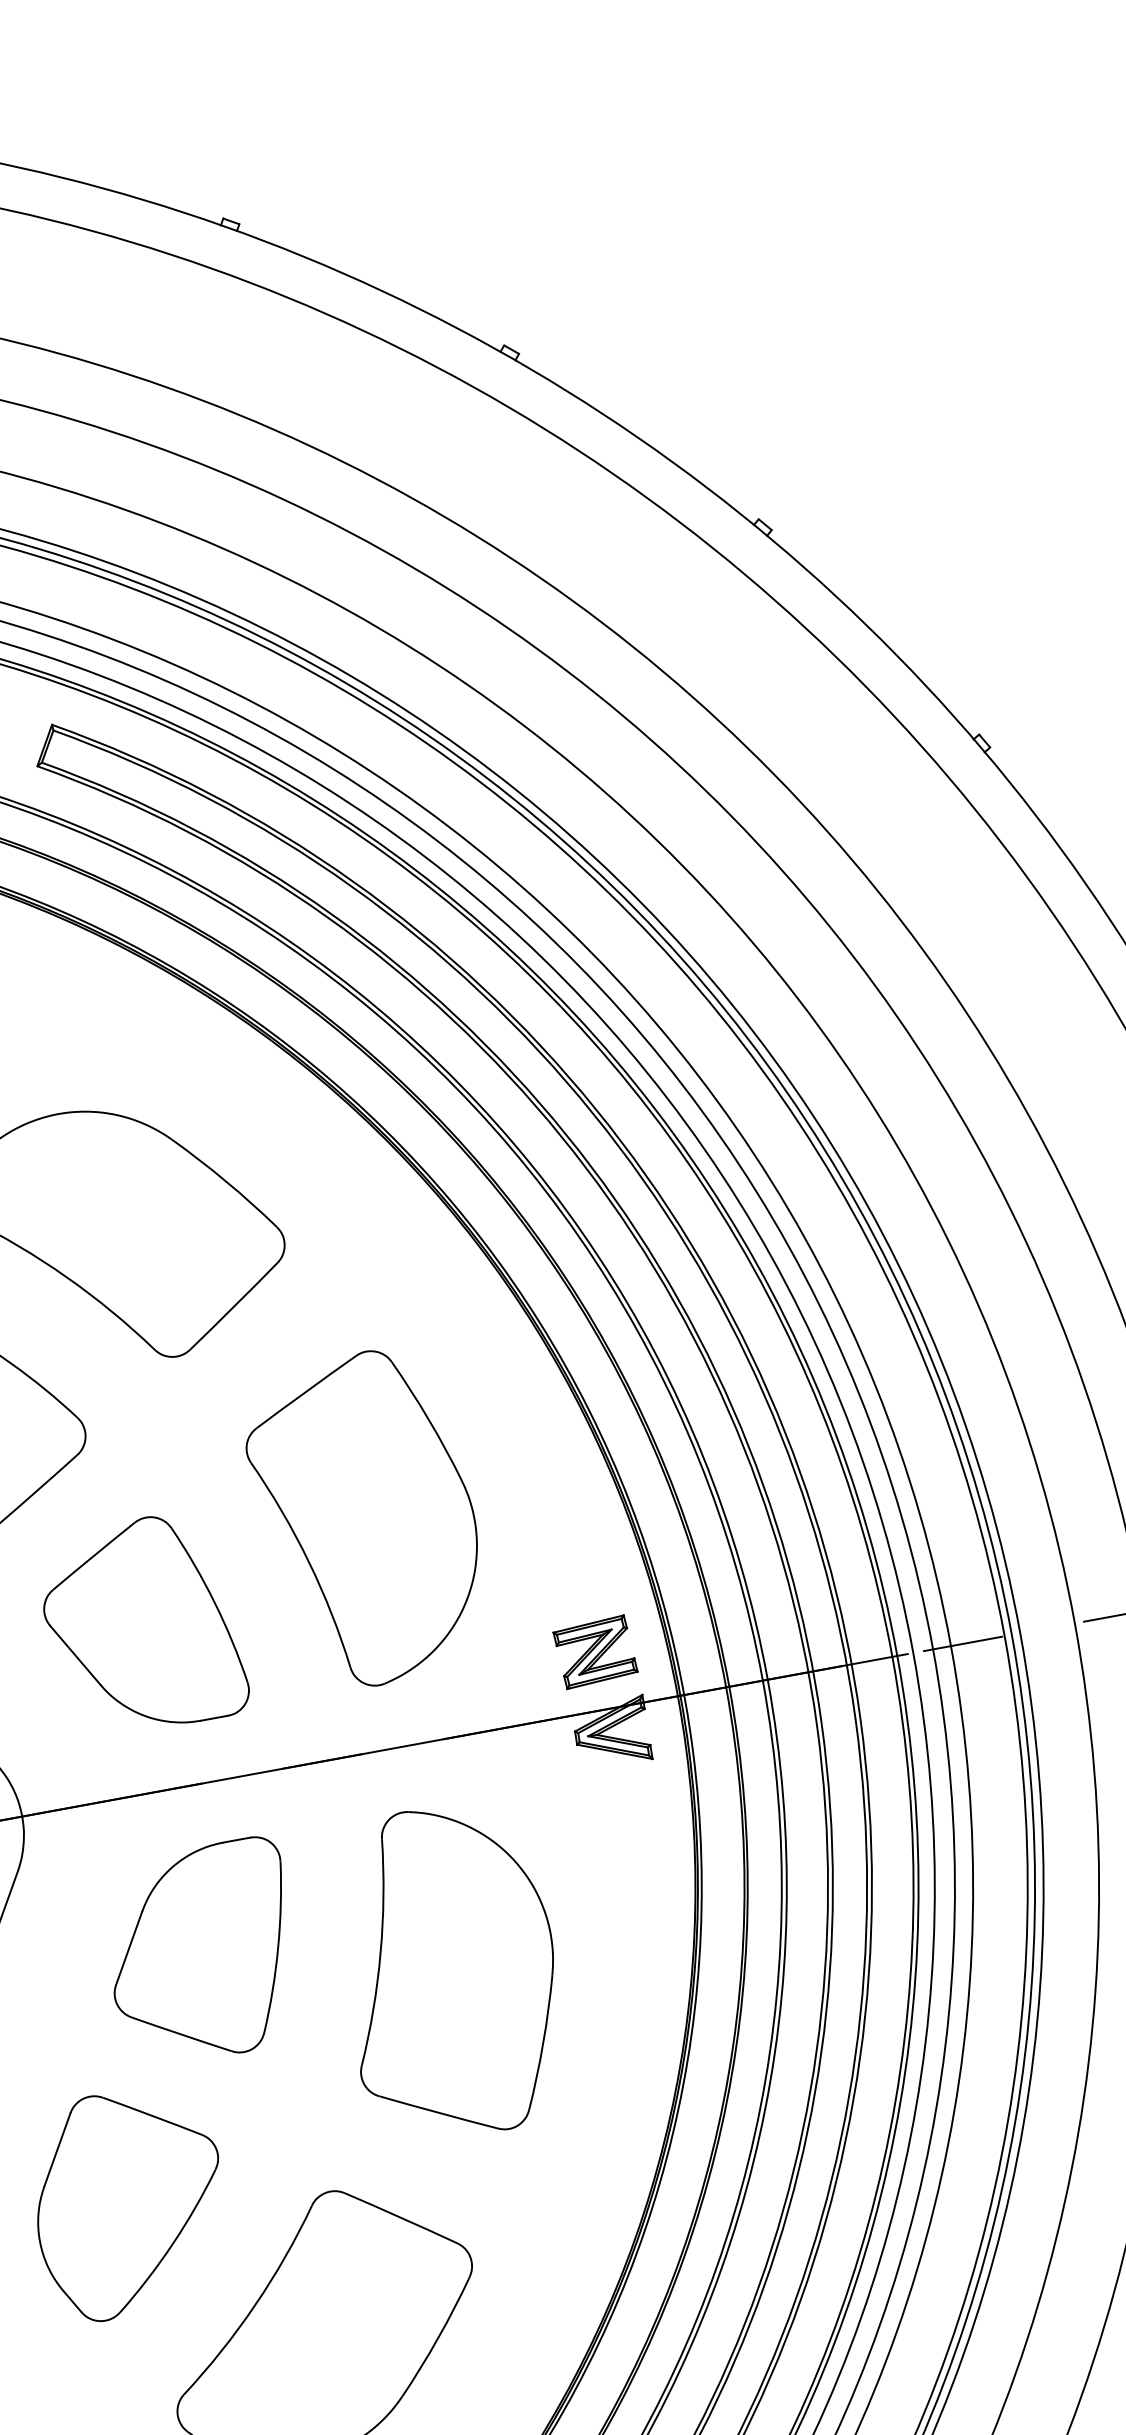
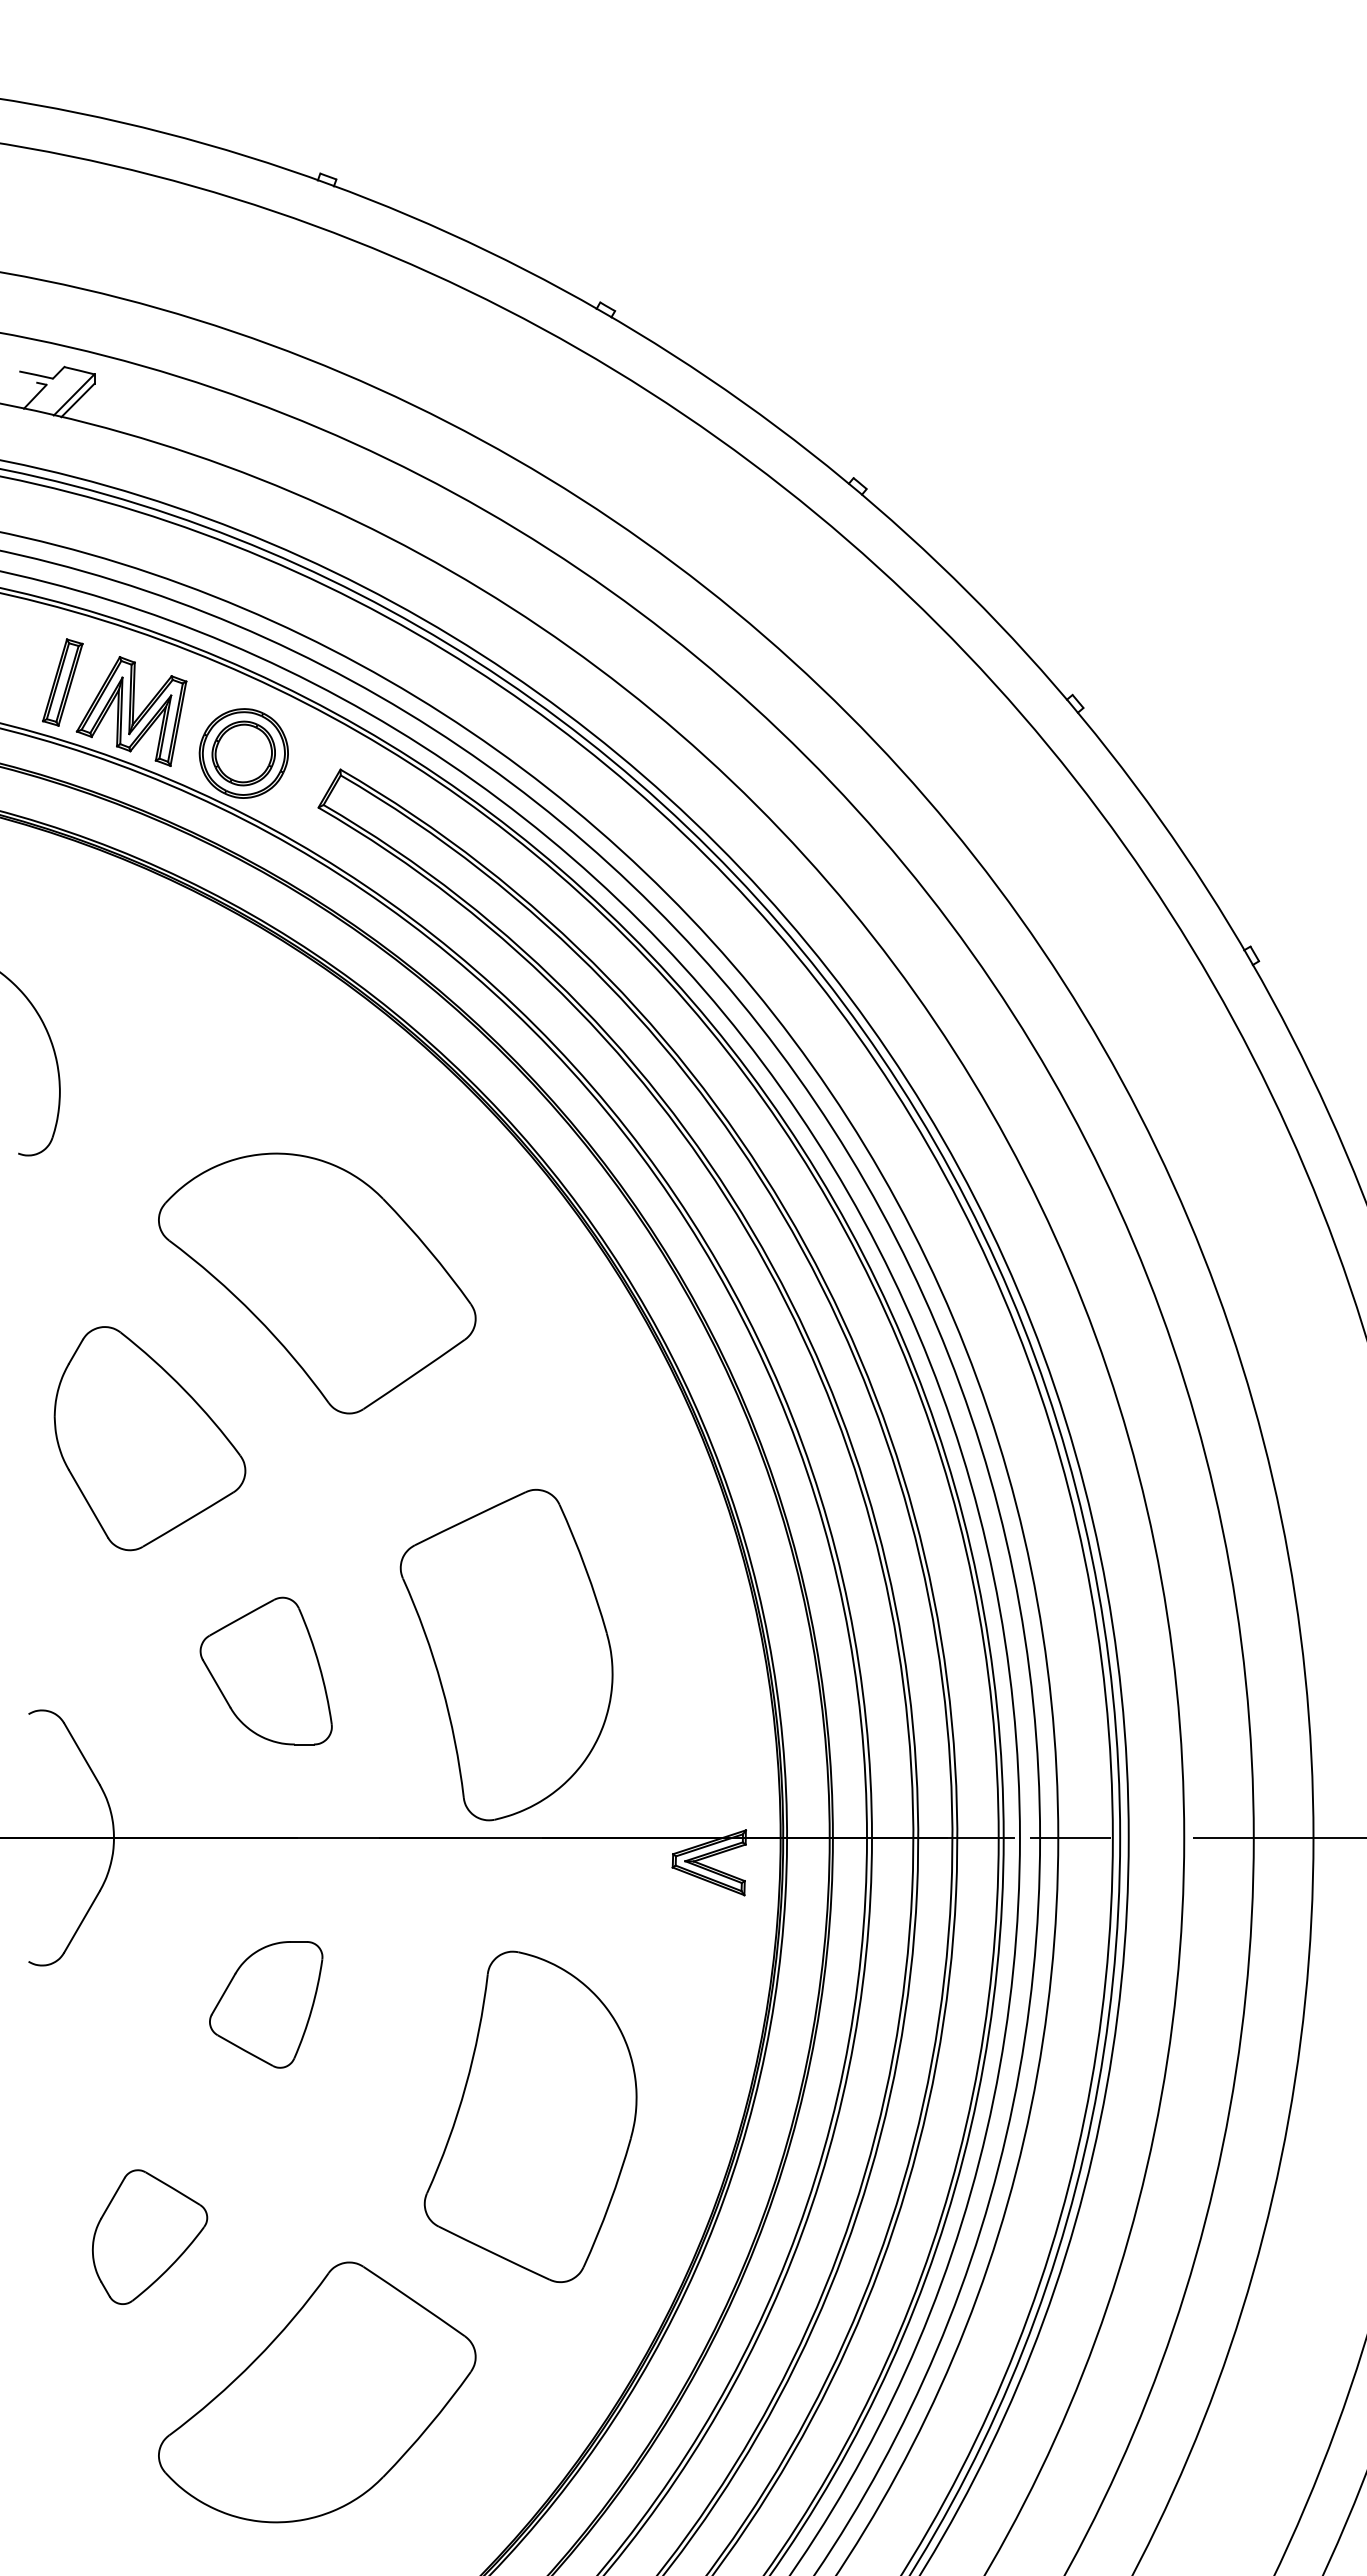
part: (366, 1518) -> (506, 1654), moved
part: (140, 1624) -> (265, 1670), size x0.7
part: (595, 1651) -> (707, 1779), removed
part: (201, 1952) -> (265, 2004), size x0.6
part: (449, 1971) -> (530, 2116), moved
part: (129, 2202) -> (149, 2236), size x0.6

